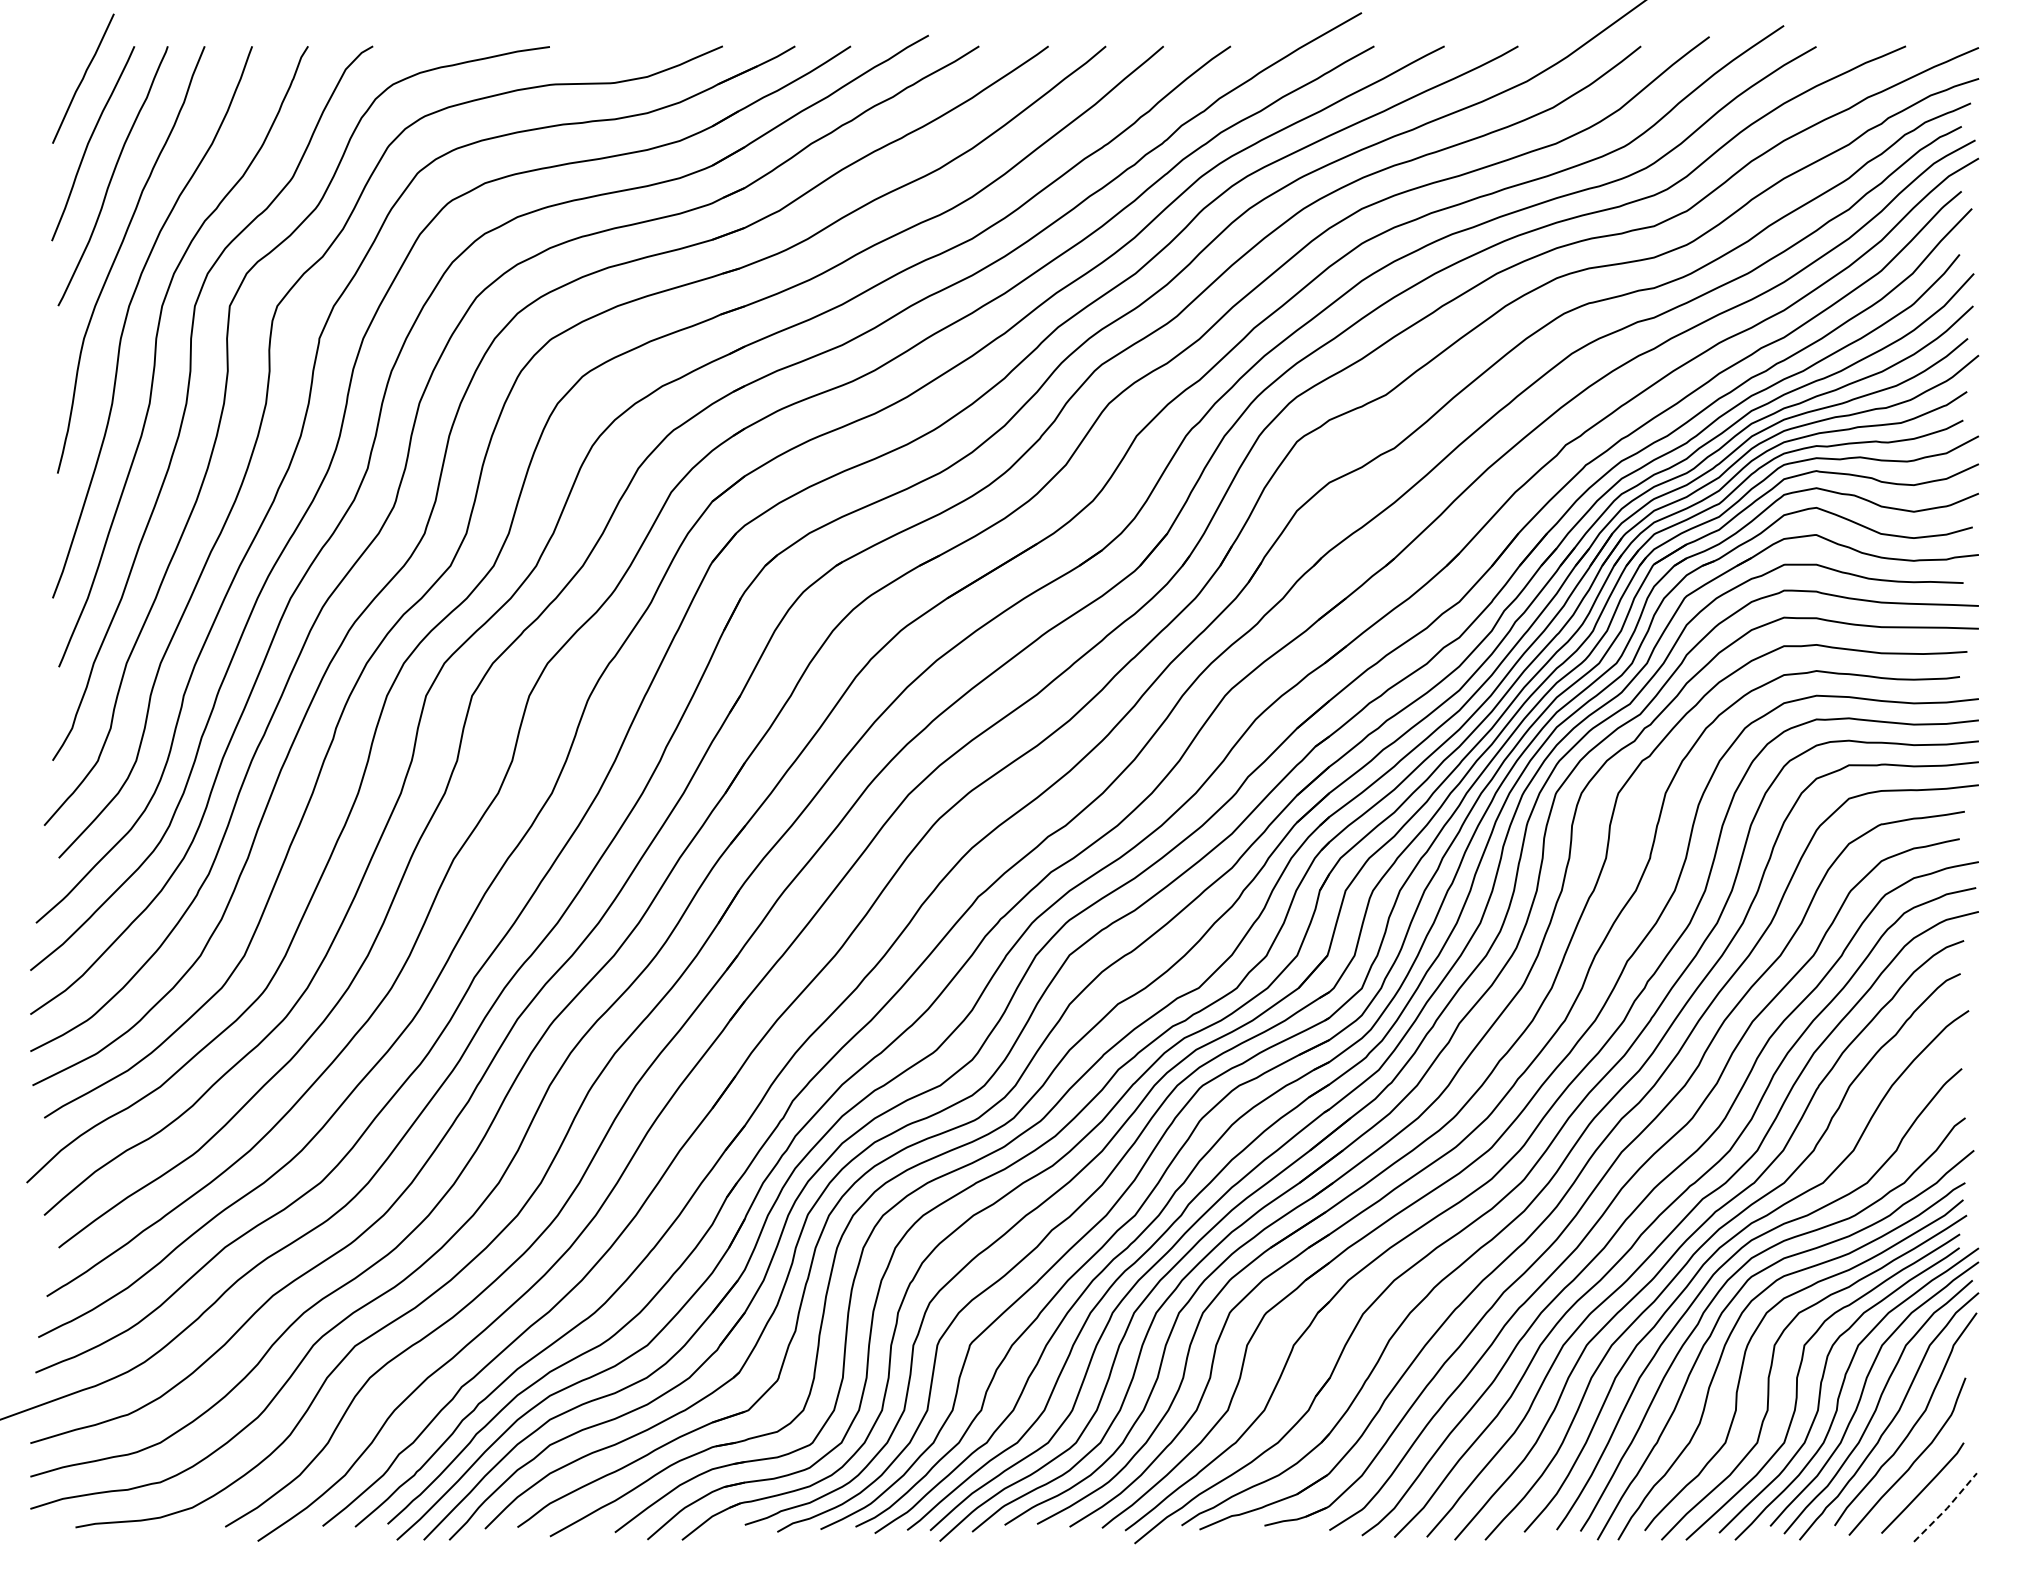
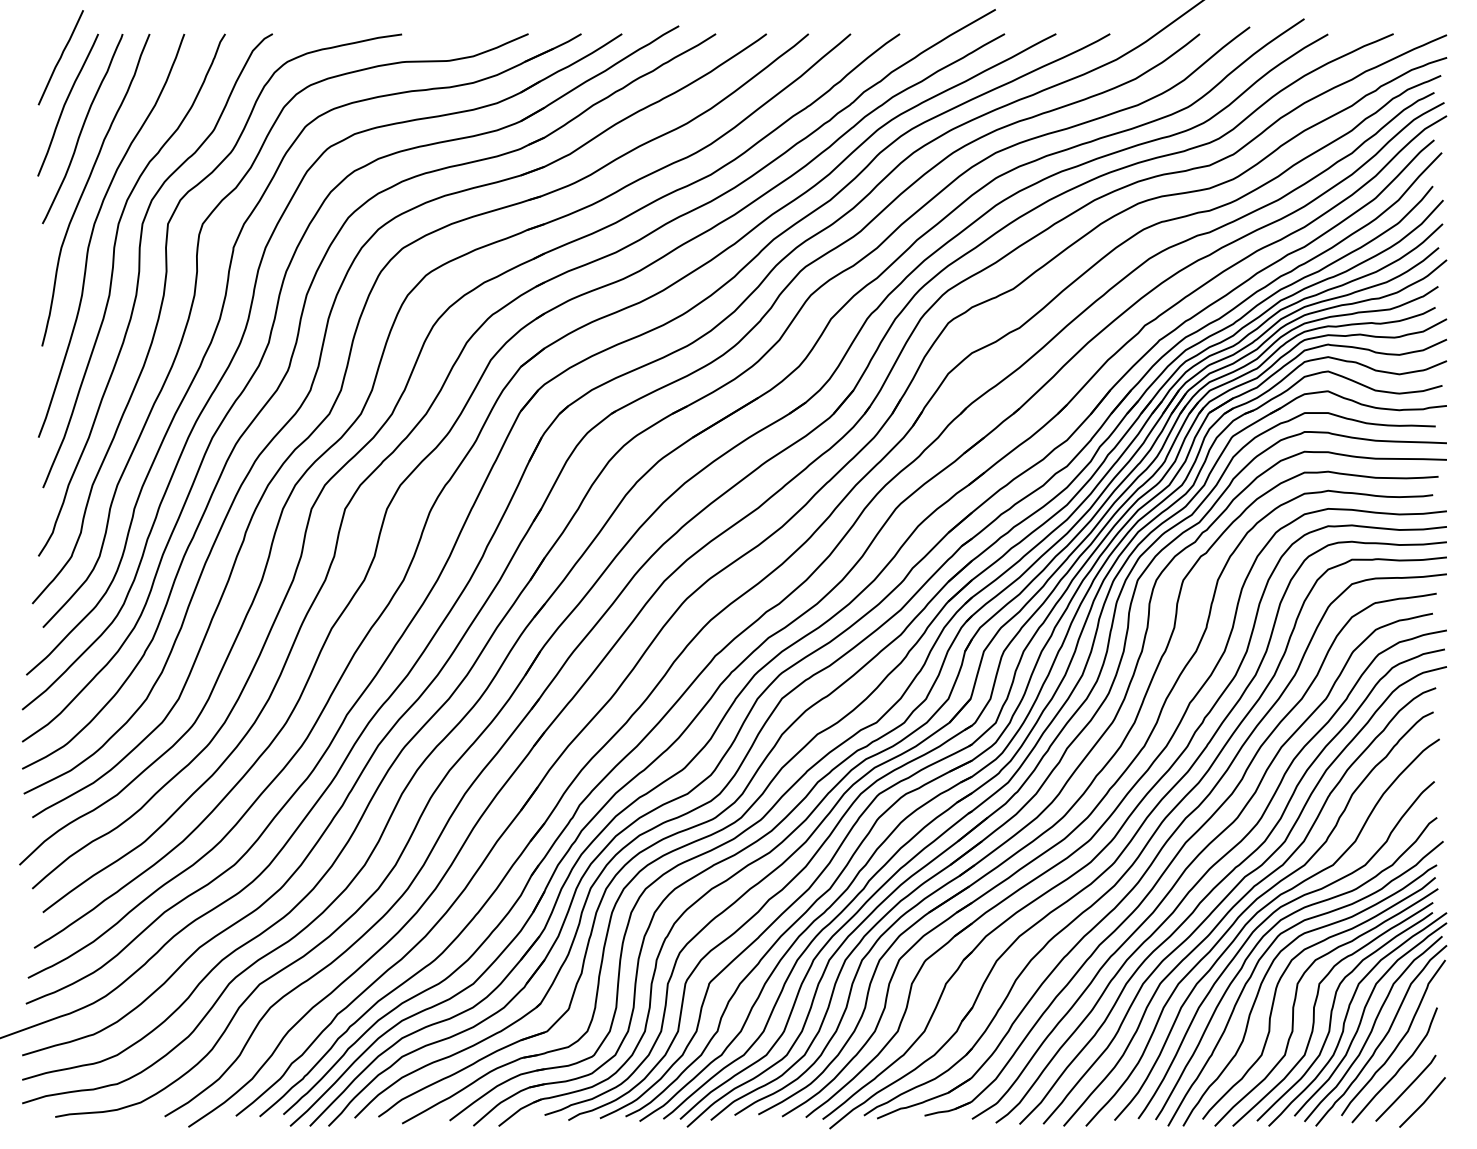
line: (1947, 1508) -> (1424, 1103), dashed -> solid

